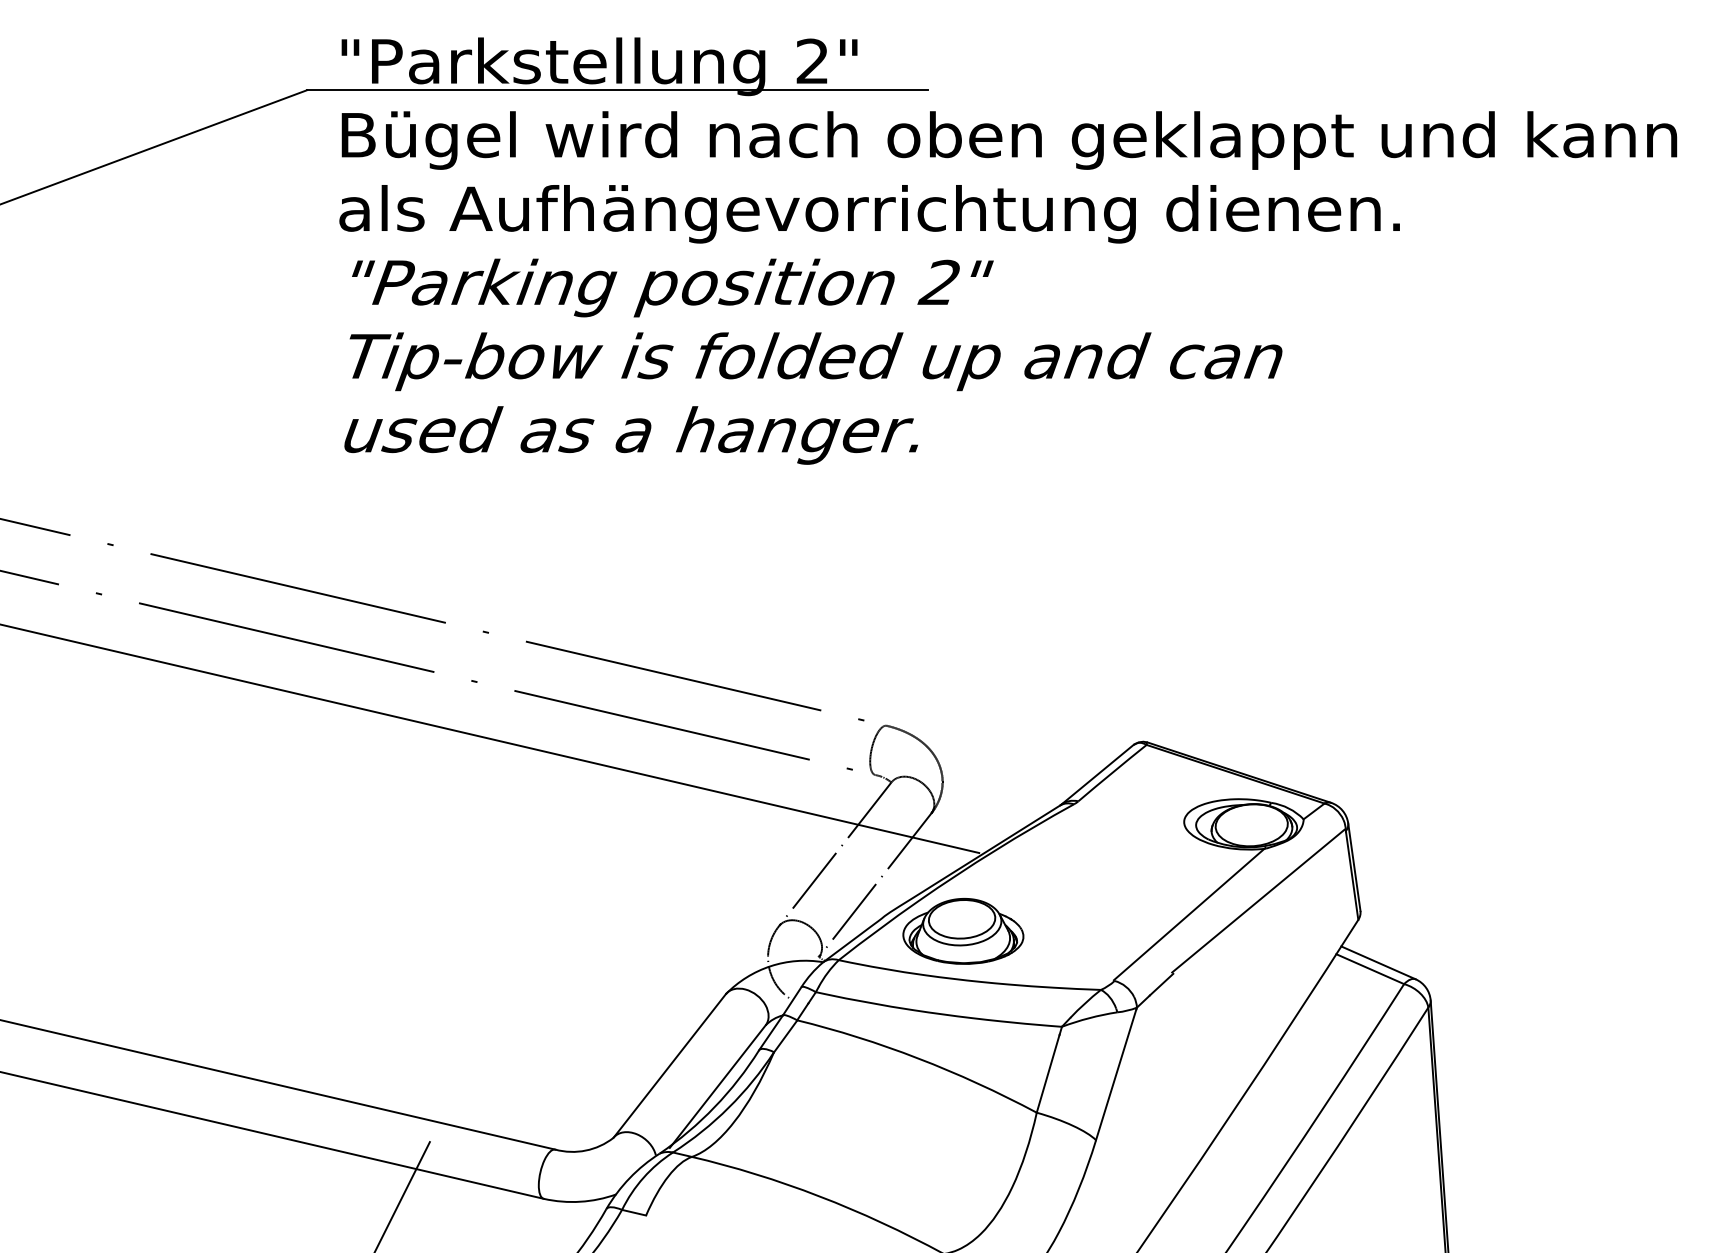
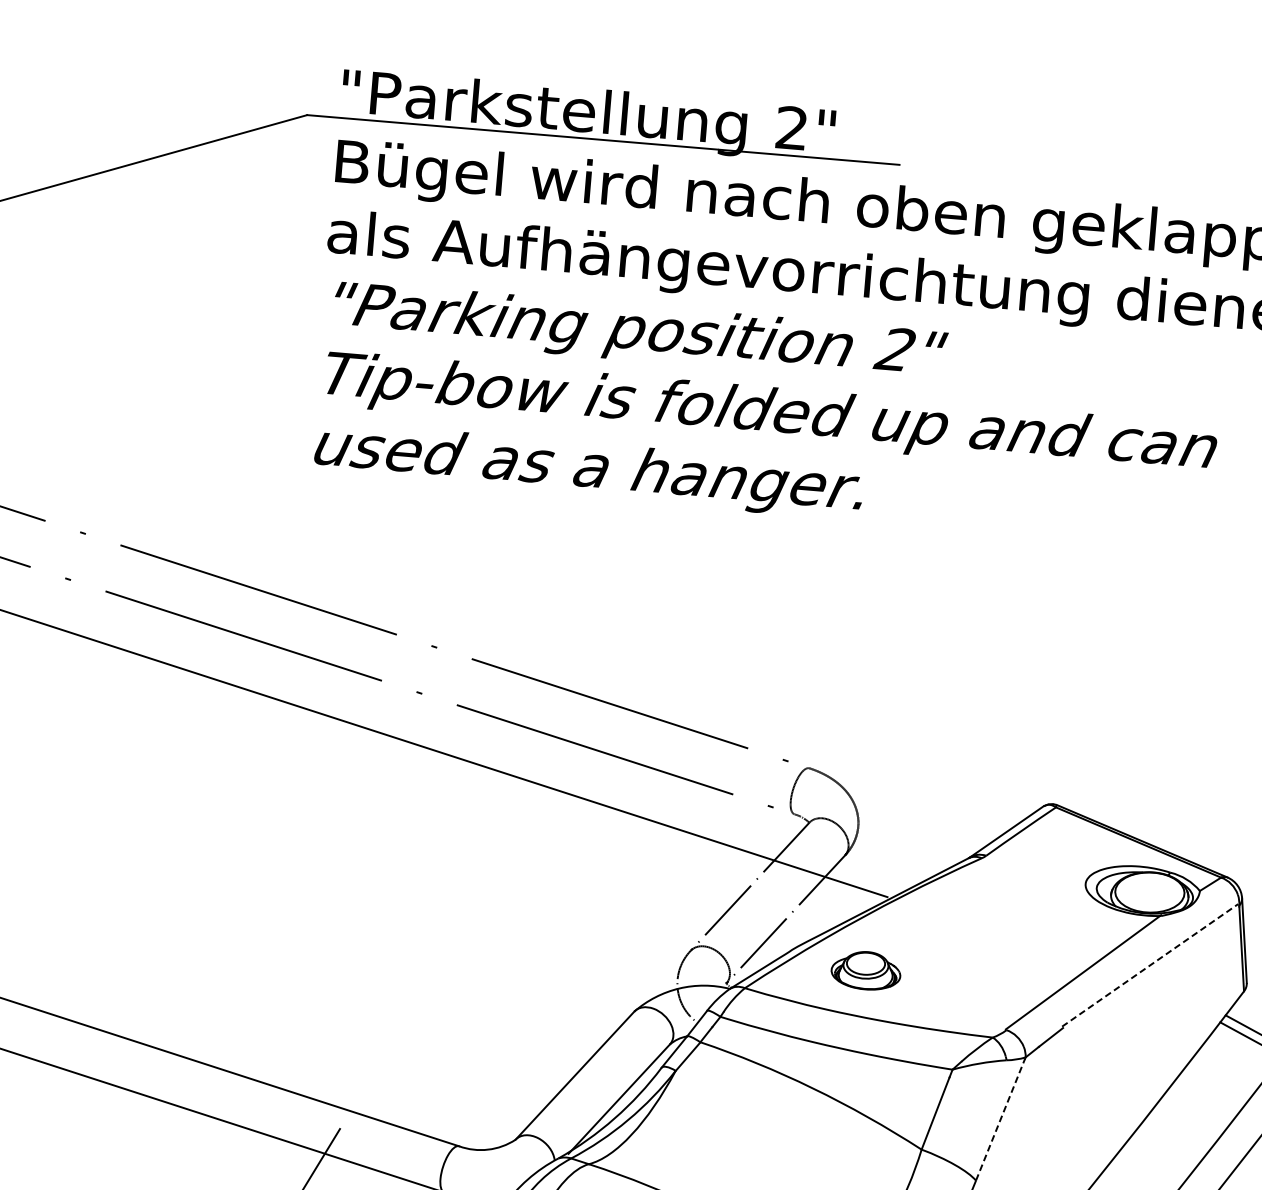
line: (1258, 901) -> (1150, 965), solid -> dashed
part: (963, 931) -> (866, 970), size x0.6
line: (1116, 1074) -> (1000, 1119), solid -> dashed

